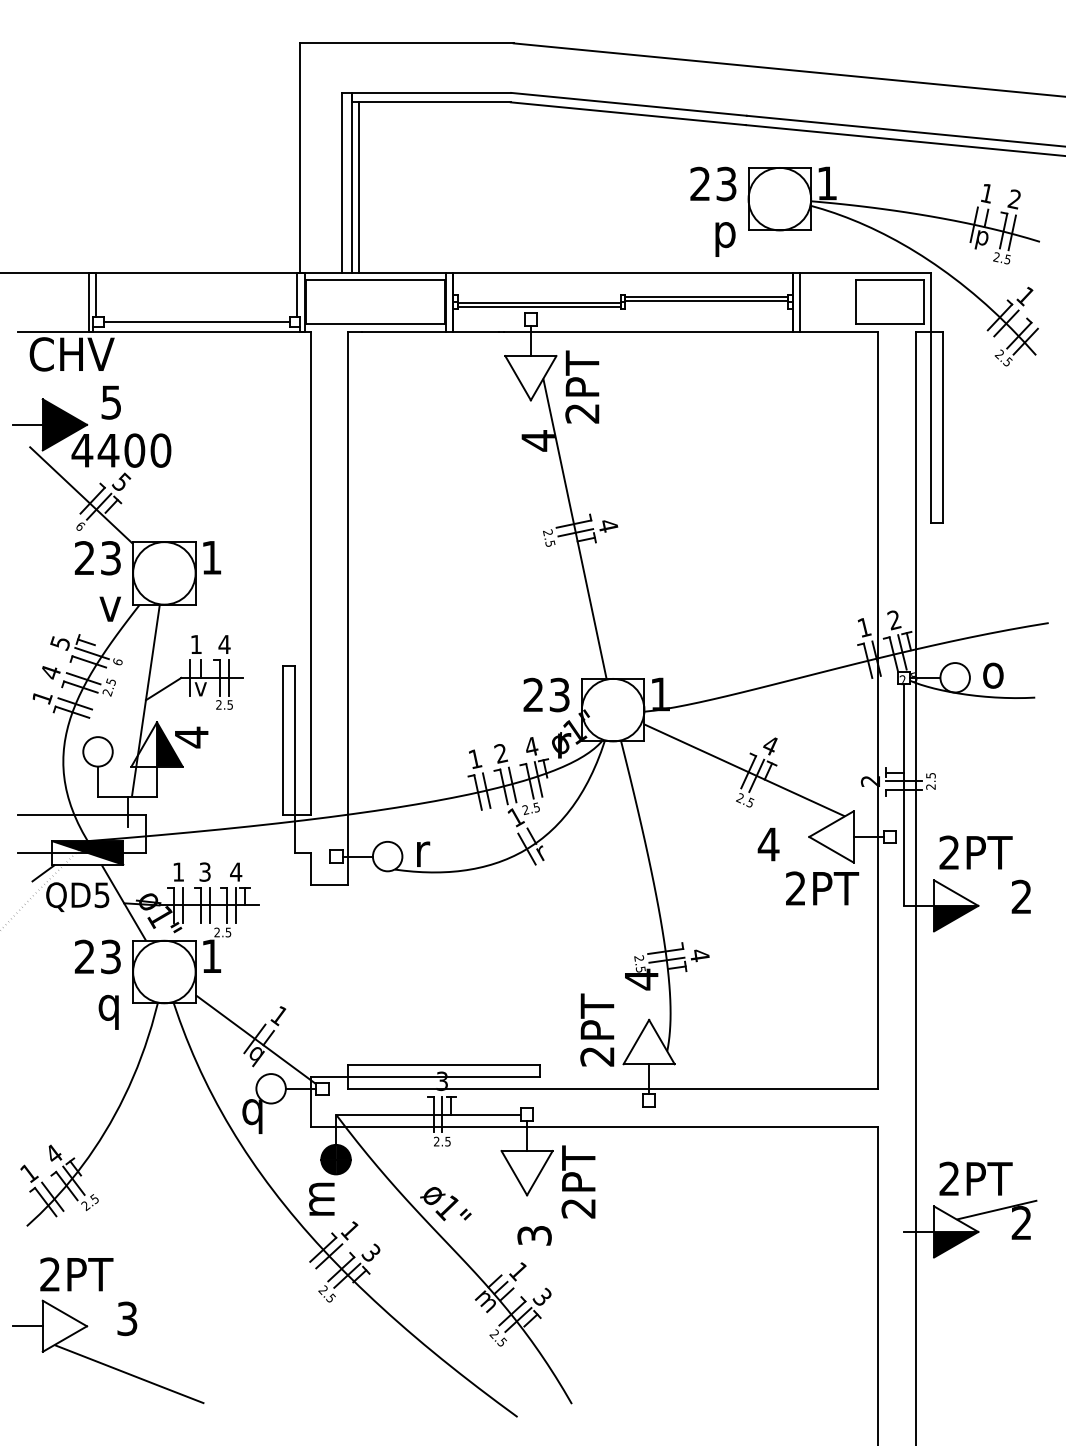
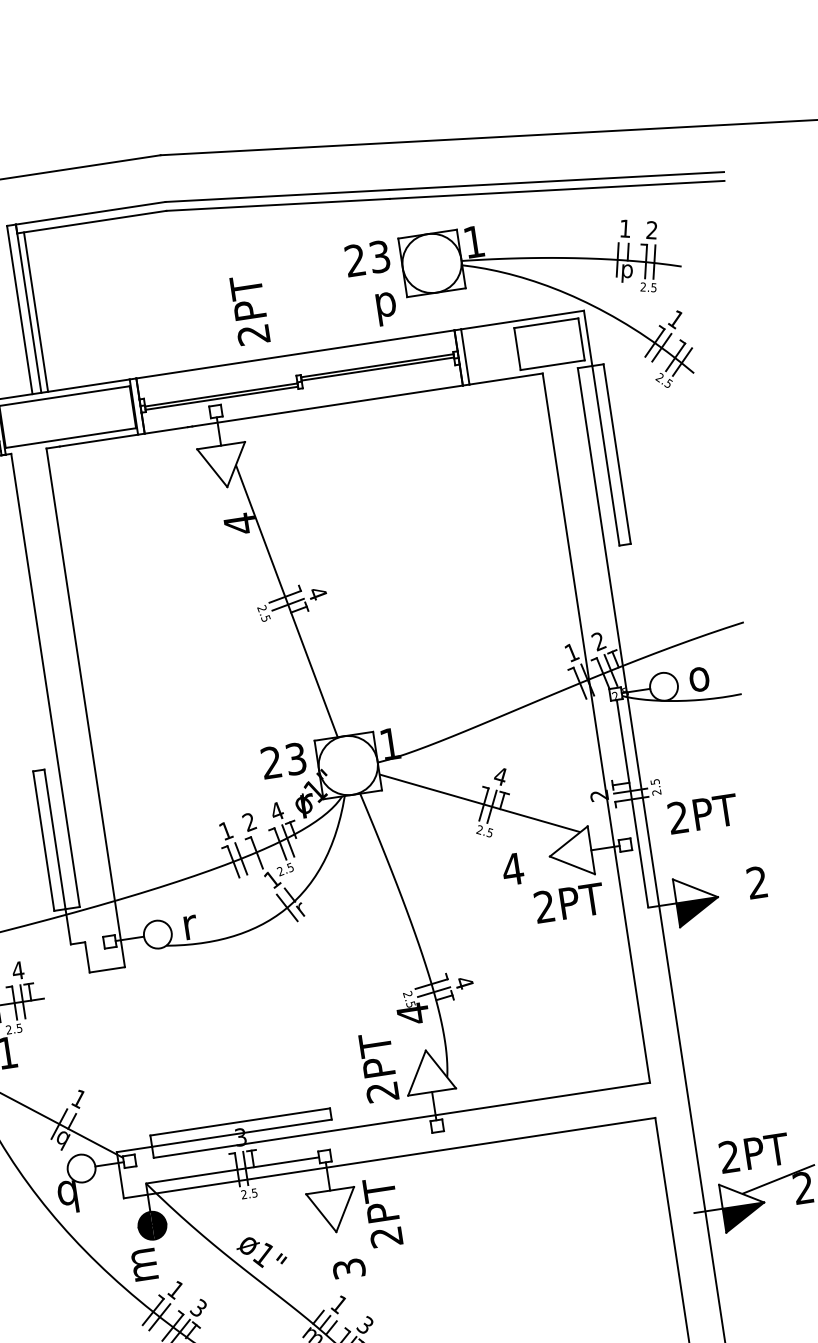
text: (582, 386) -> (249, 309), moved
line: (512, 784) -> (264, 849), removed
text: (975, 852) -> (702, 813), moved

